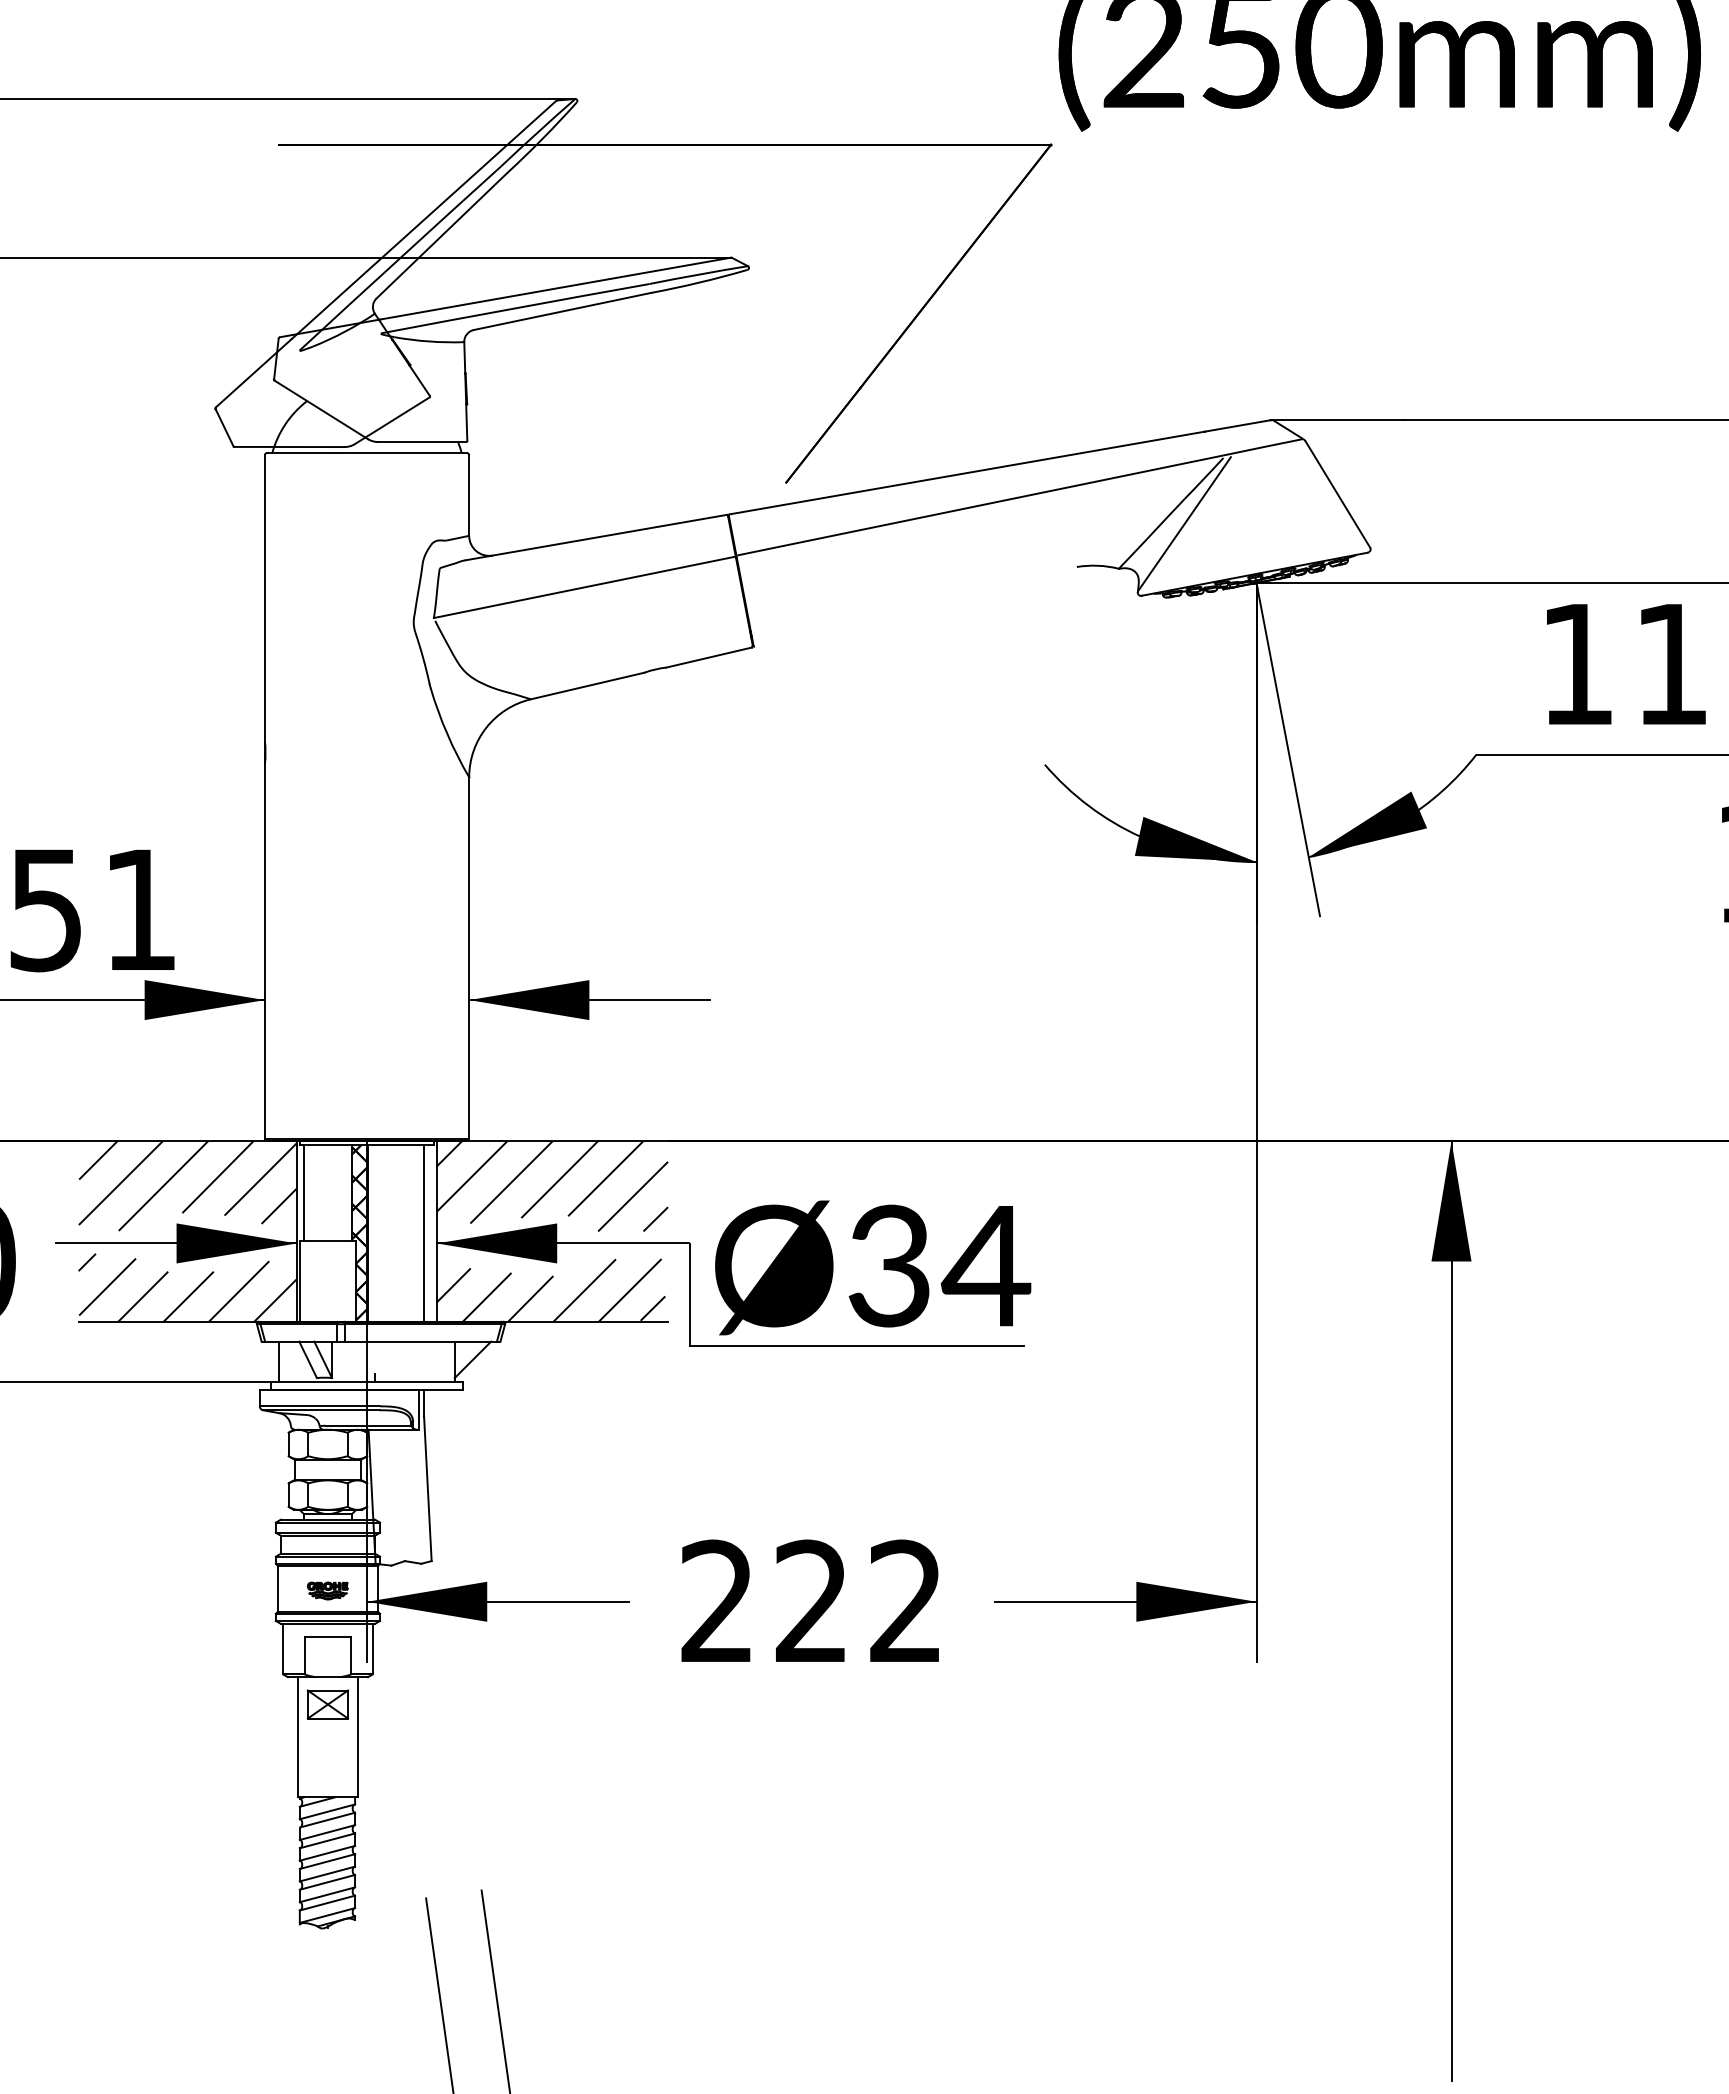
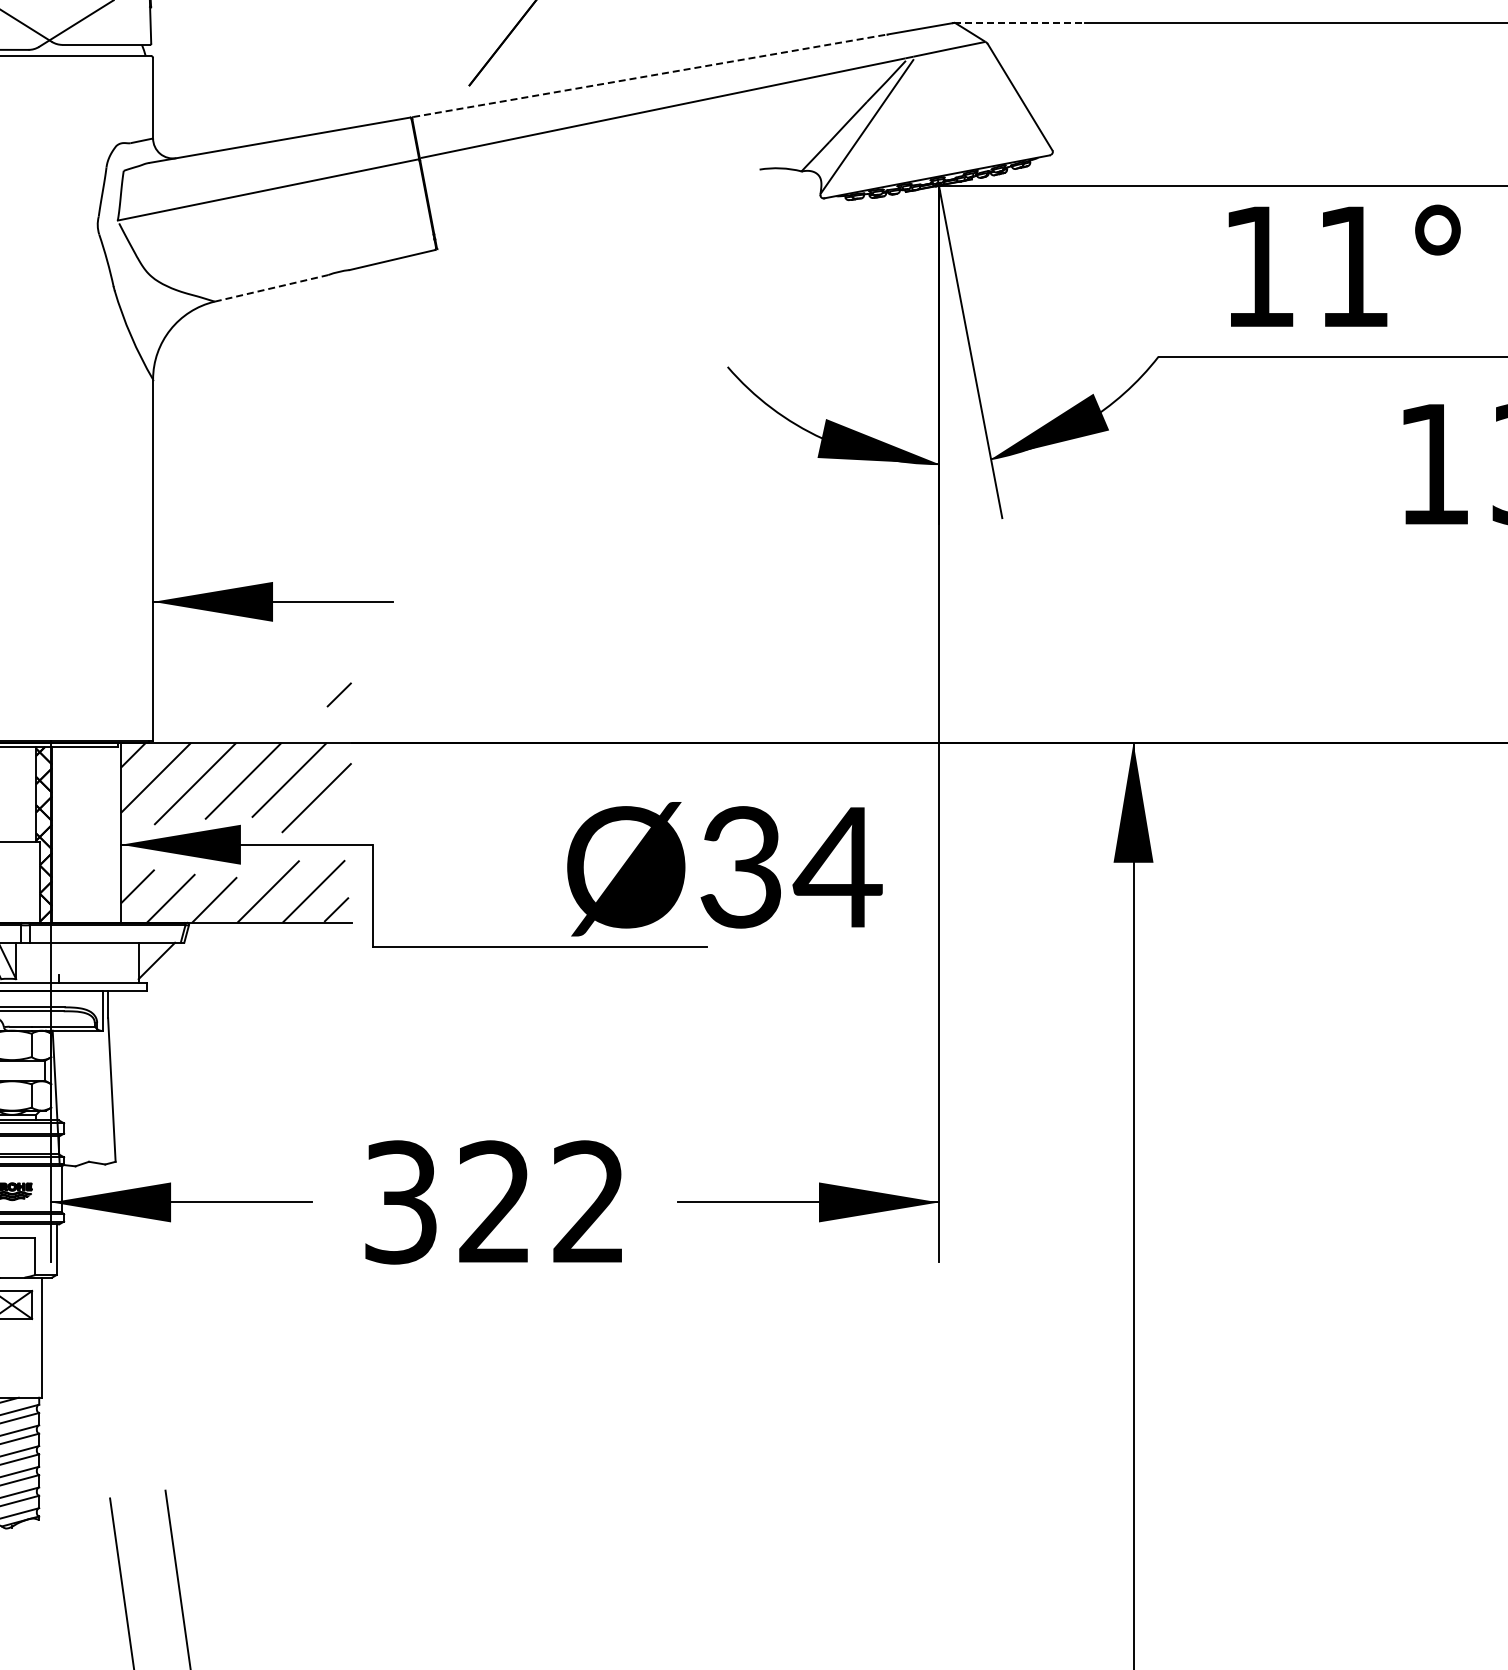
line: (1337, 420) -> (1019, 23), solid -> dashed
line: (967, 472) -> (650, 75), solid -> dashed
line: (588, 685) -> (272, 287), solid -> dashed
line: (655, 1218) -> (339, 694), moved
line: (424, 1233) -> (108, 834), removed
text: (873, 1267) -> (725, 868), moved
text: (717, 1601) -> (400, 1202), 222 -> 322

